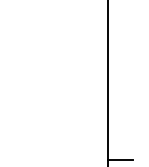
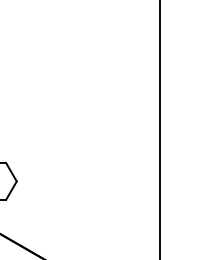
line: (120, 159) -> (175, 181), removed

